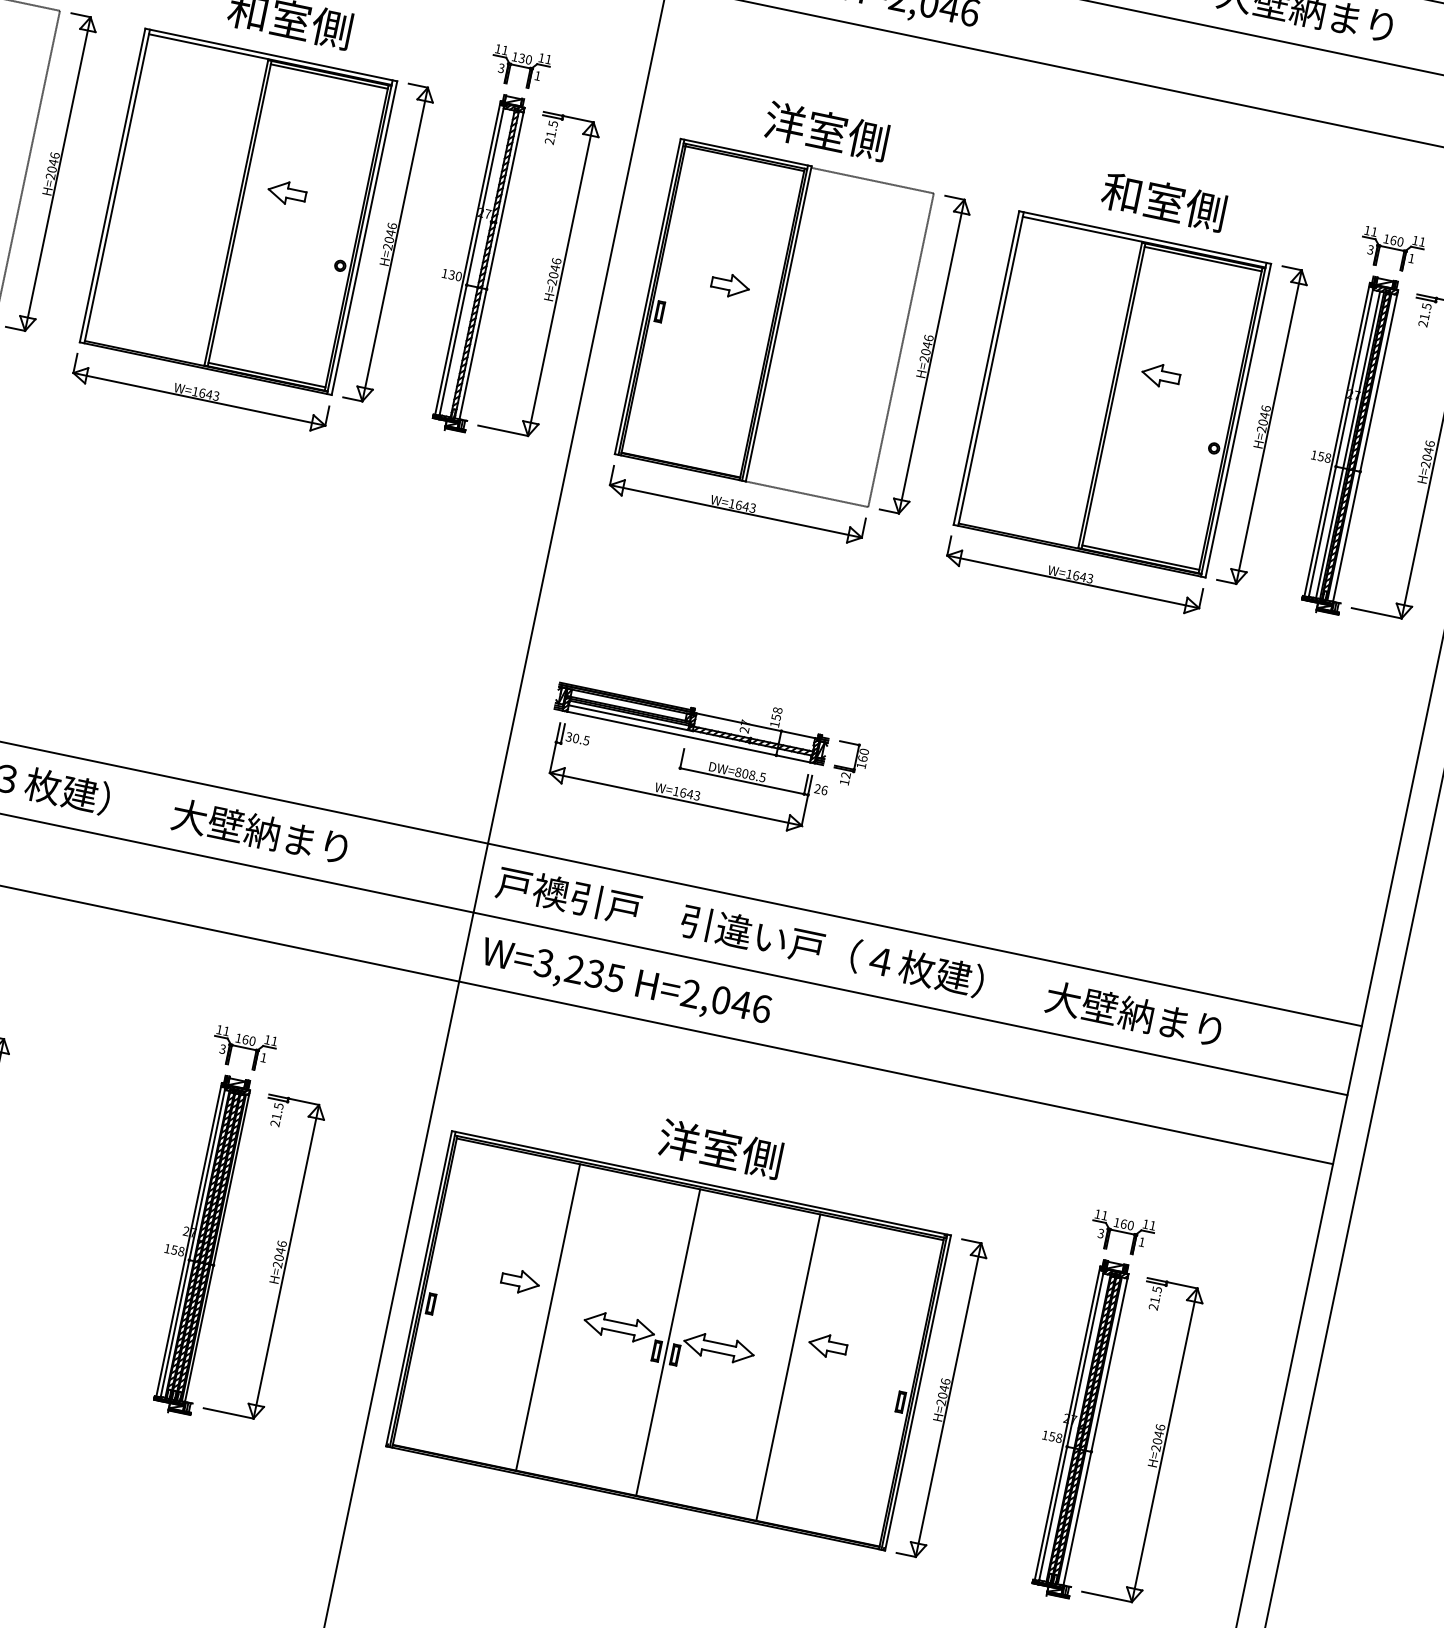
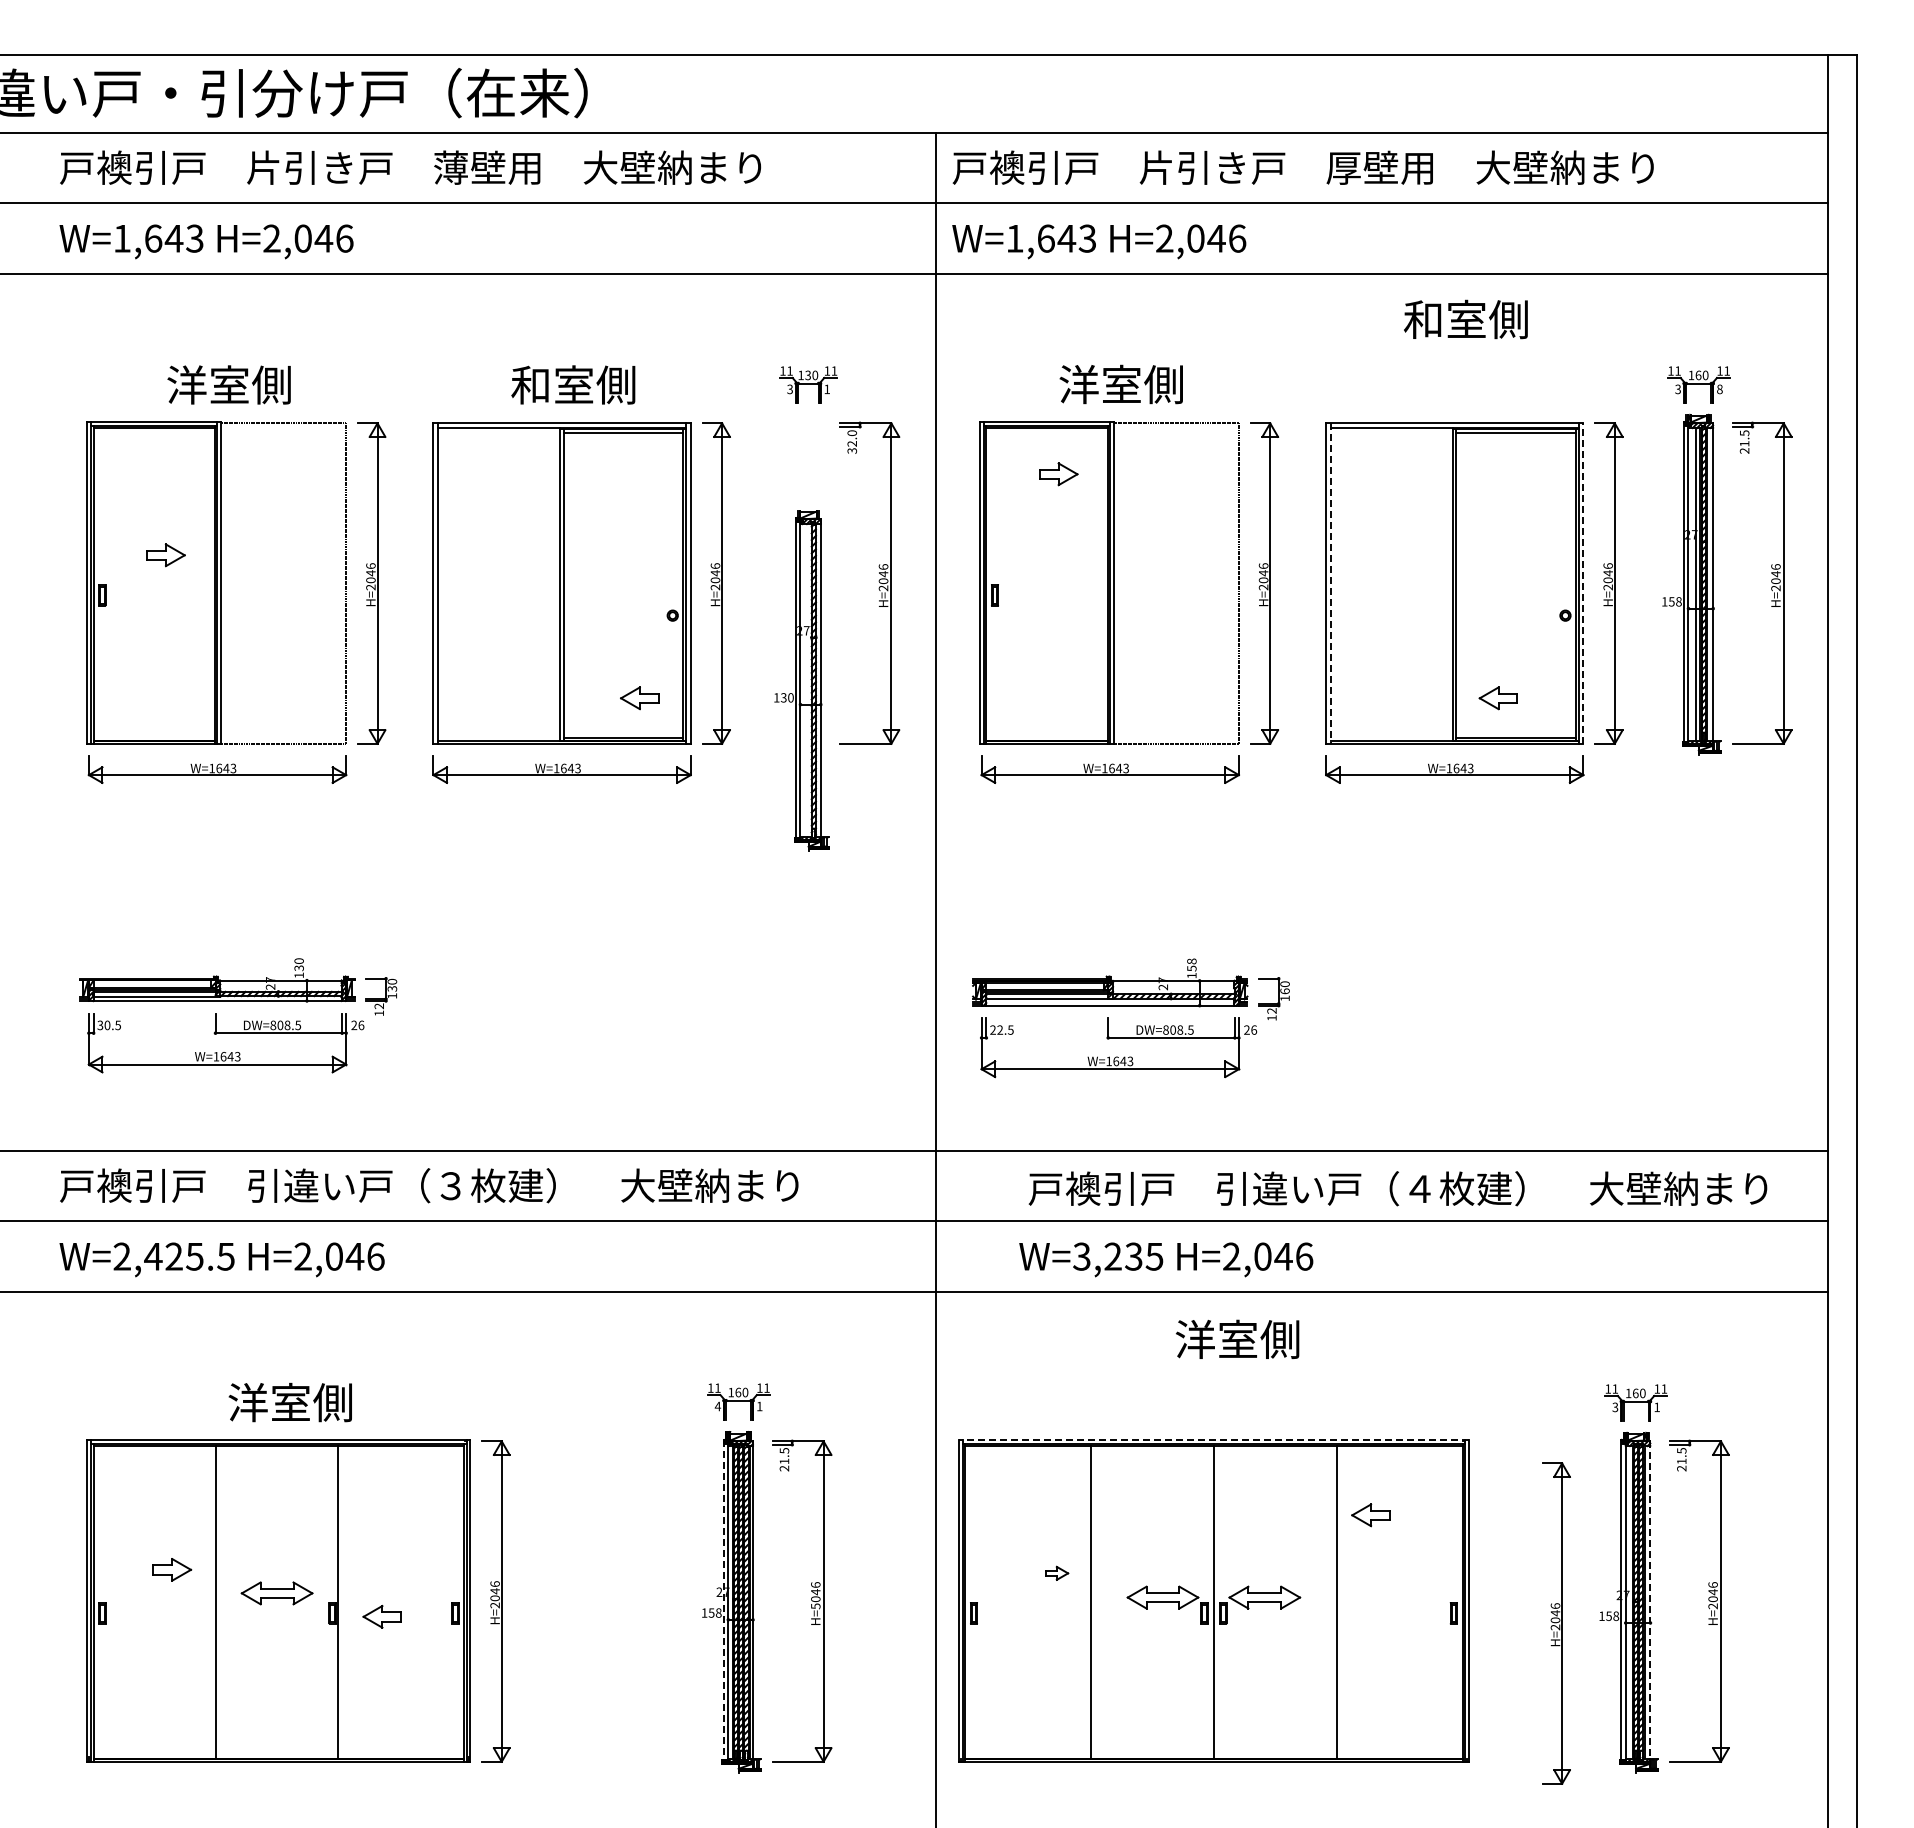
text: (551, 132) -> (852, 441), 21.5 -> 32.0
part: (286, 193) -> (639, 698), moved
text: (1163, 201) -> (1465, 319), moved
text: (1411, 258) -> (1719, 389), 1 -> 8
part: (472, 261) -> (801, 680), moved
part: (730, 285) -> (1058, 474), moved
line: (990, 369) -> (1330, 584), solid -> dashed
part: (1159, 375) -> (1497, 698), moved
line: (1238, 420) -> (1583, 583), solid -> dashed
text: (572, 737) -> (996, 1029), 30.5 -> 22.5
text: (858, 956) -> (1397, 1188), moved
text: (626, 983) -> (1166, 1259), moved
text: (222, 1049) -> (717, 1406), 3 -> 4
text: (720, 1148) -> (1237, 1338), moved
line: (701, 1182) -> (1213, 1439), solid -> dashed
line: (188, 1240) -> (723, 1600), solid -> dashed
text: (277, 1264) -> (815, 1606), H=2046 -> H=5046
part: (520, 1281) -> (1056, 1573), size x0.6
part: (827, 1346) -> (1370, 1515), moved
part: (943, 1398) -> (1556, 1623), moved
line: (1095, 1429) -> (1650, 1600), solid -> dashed

